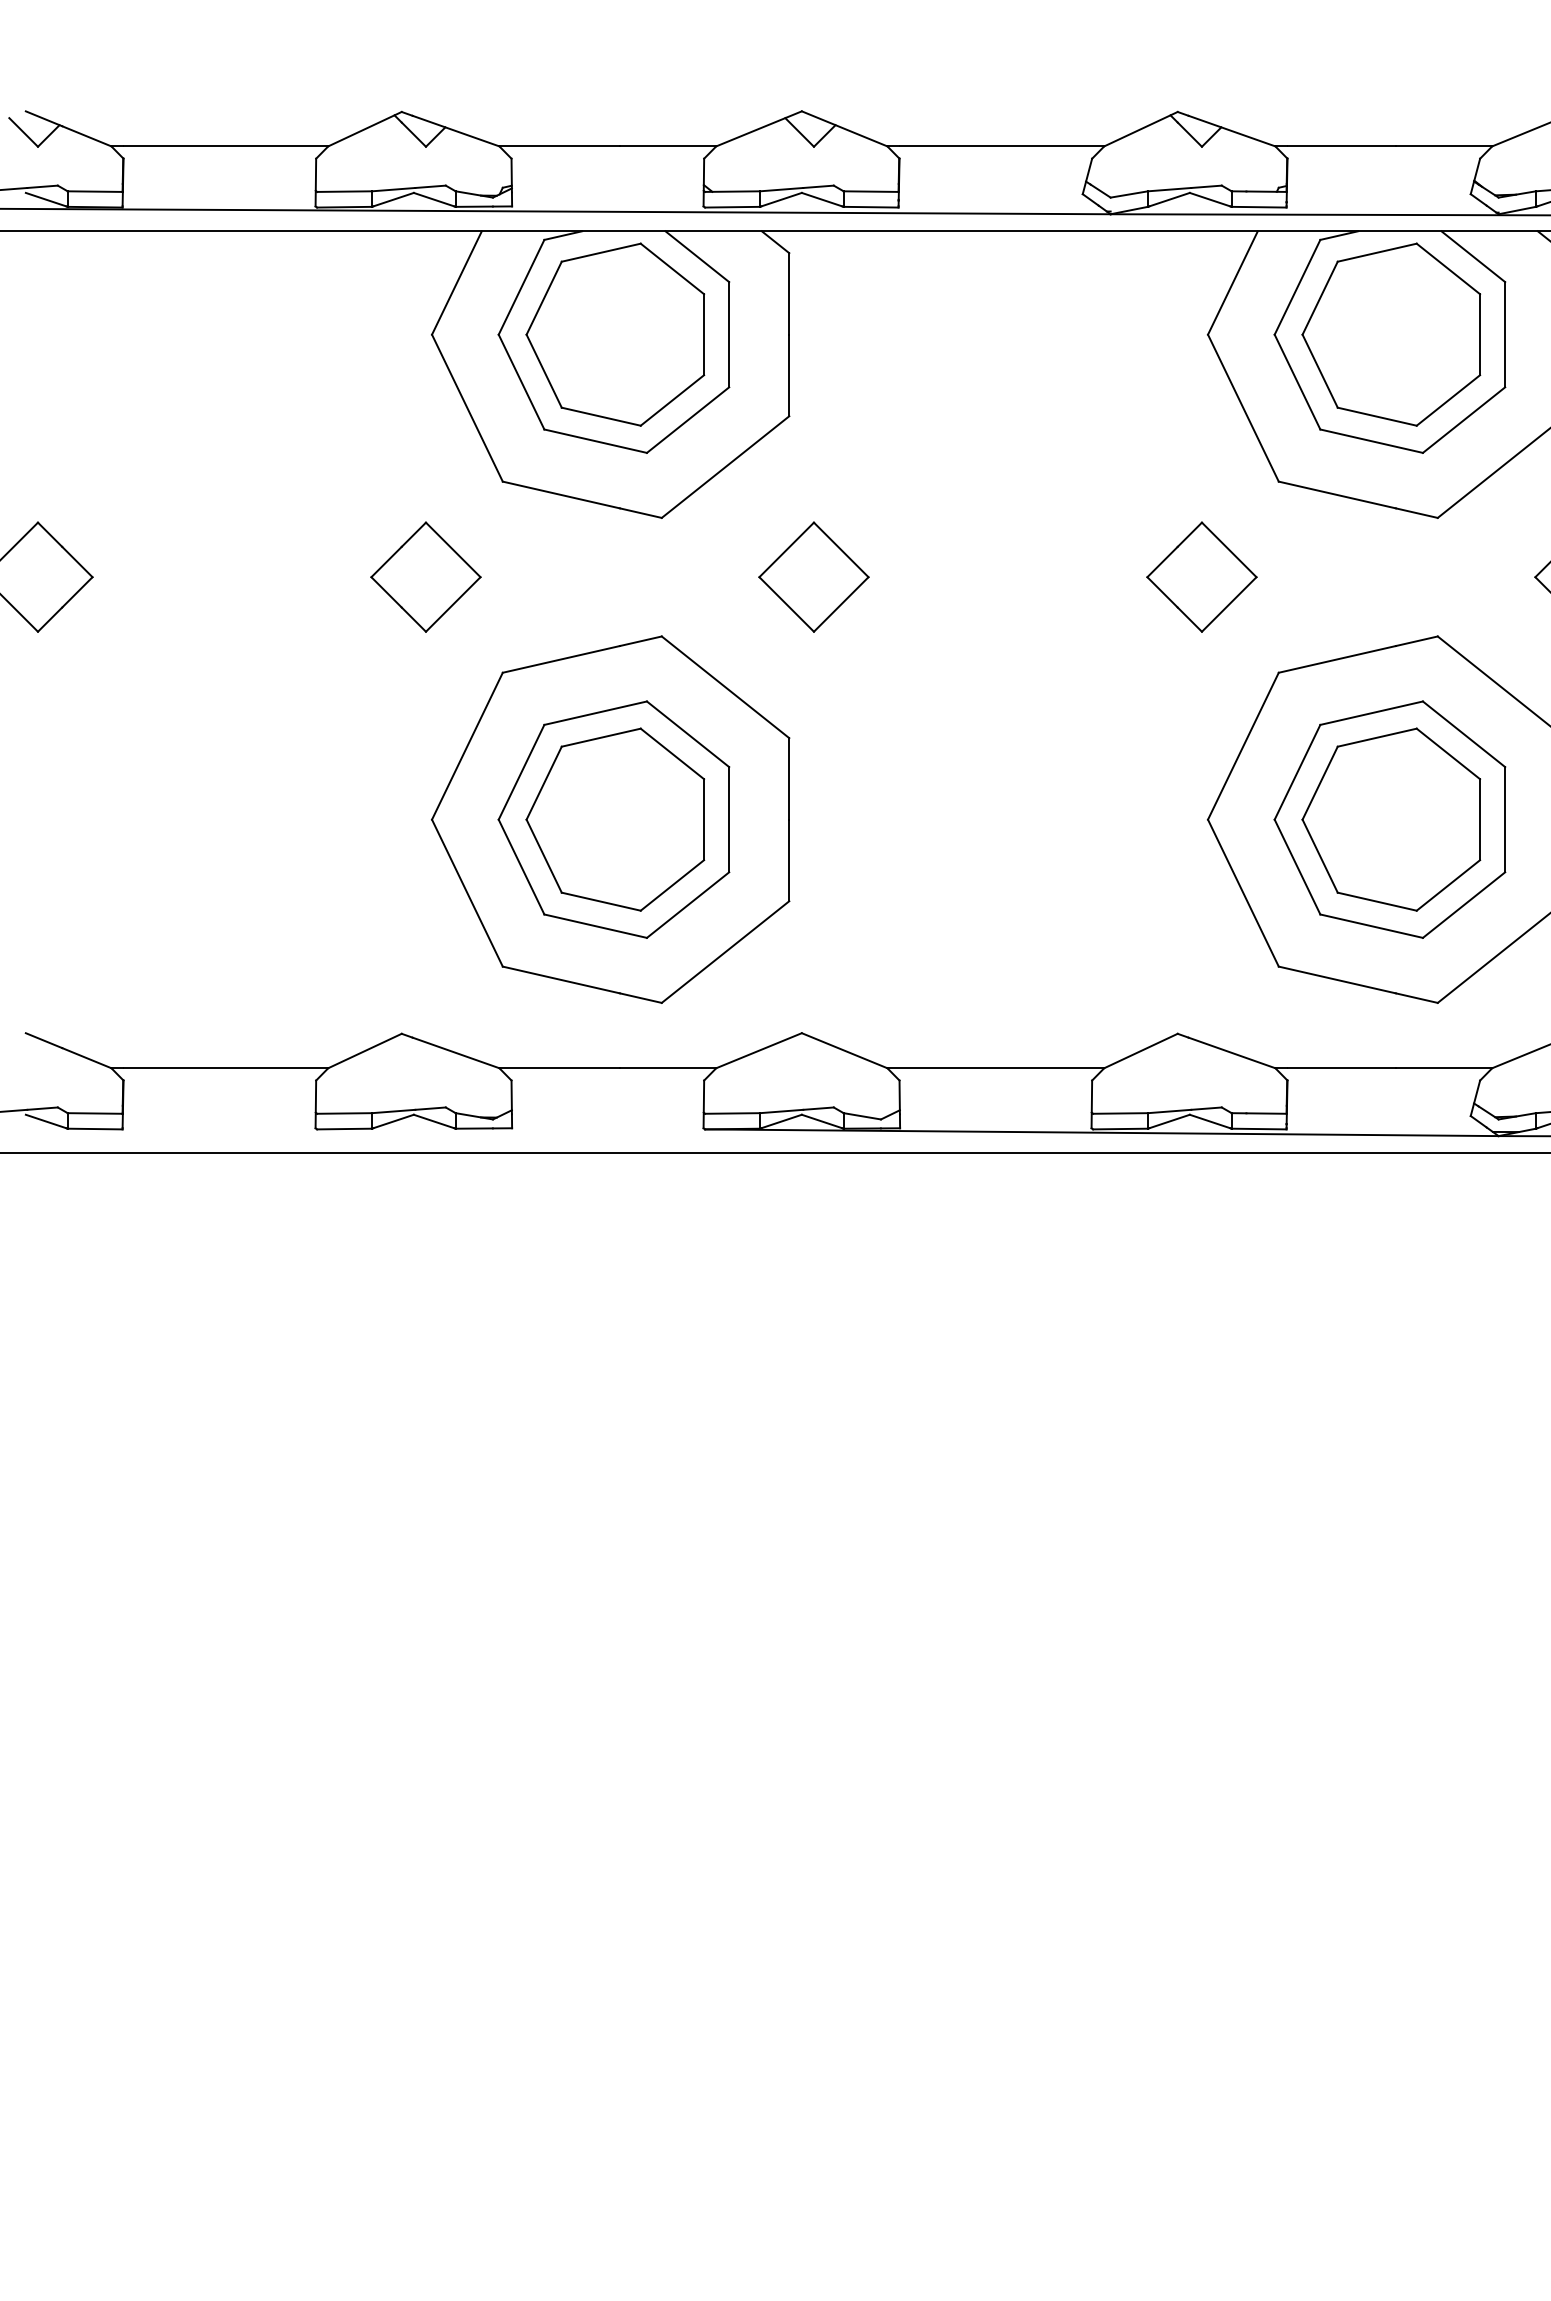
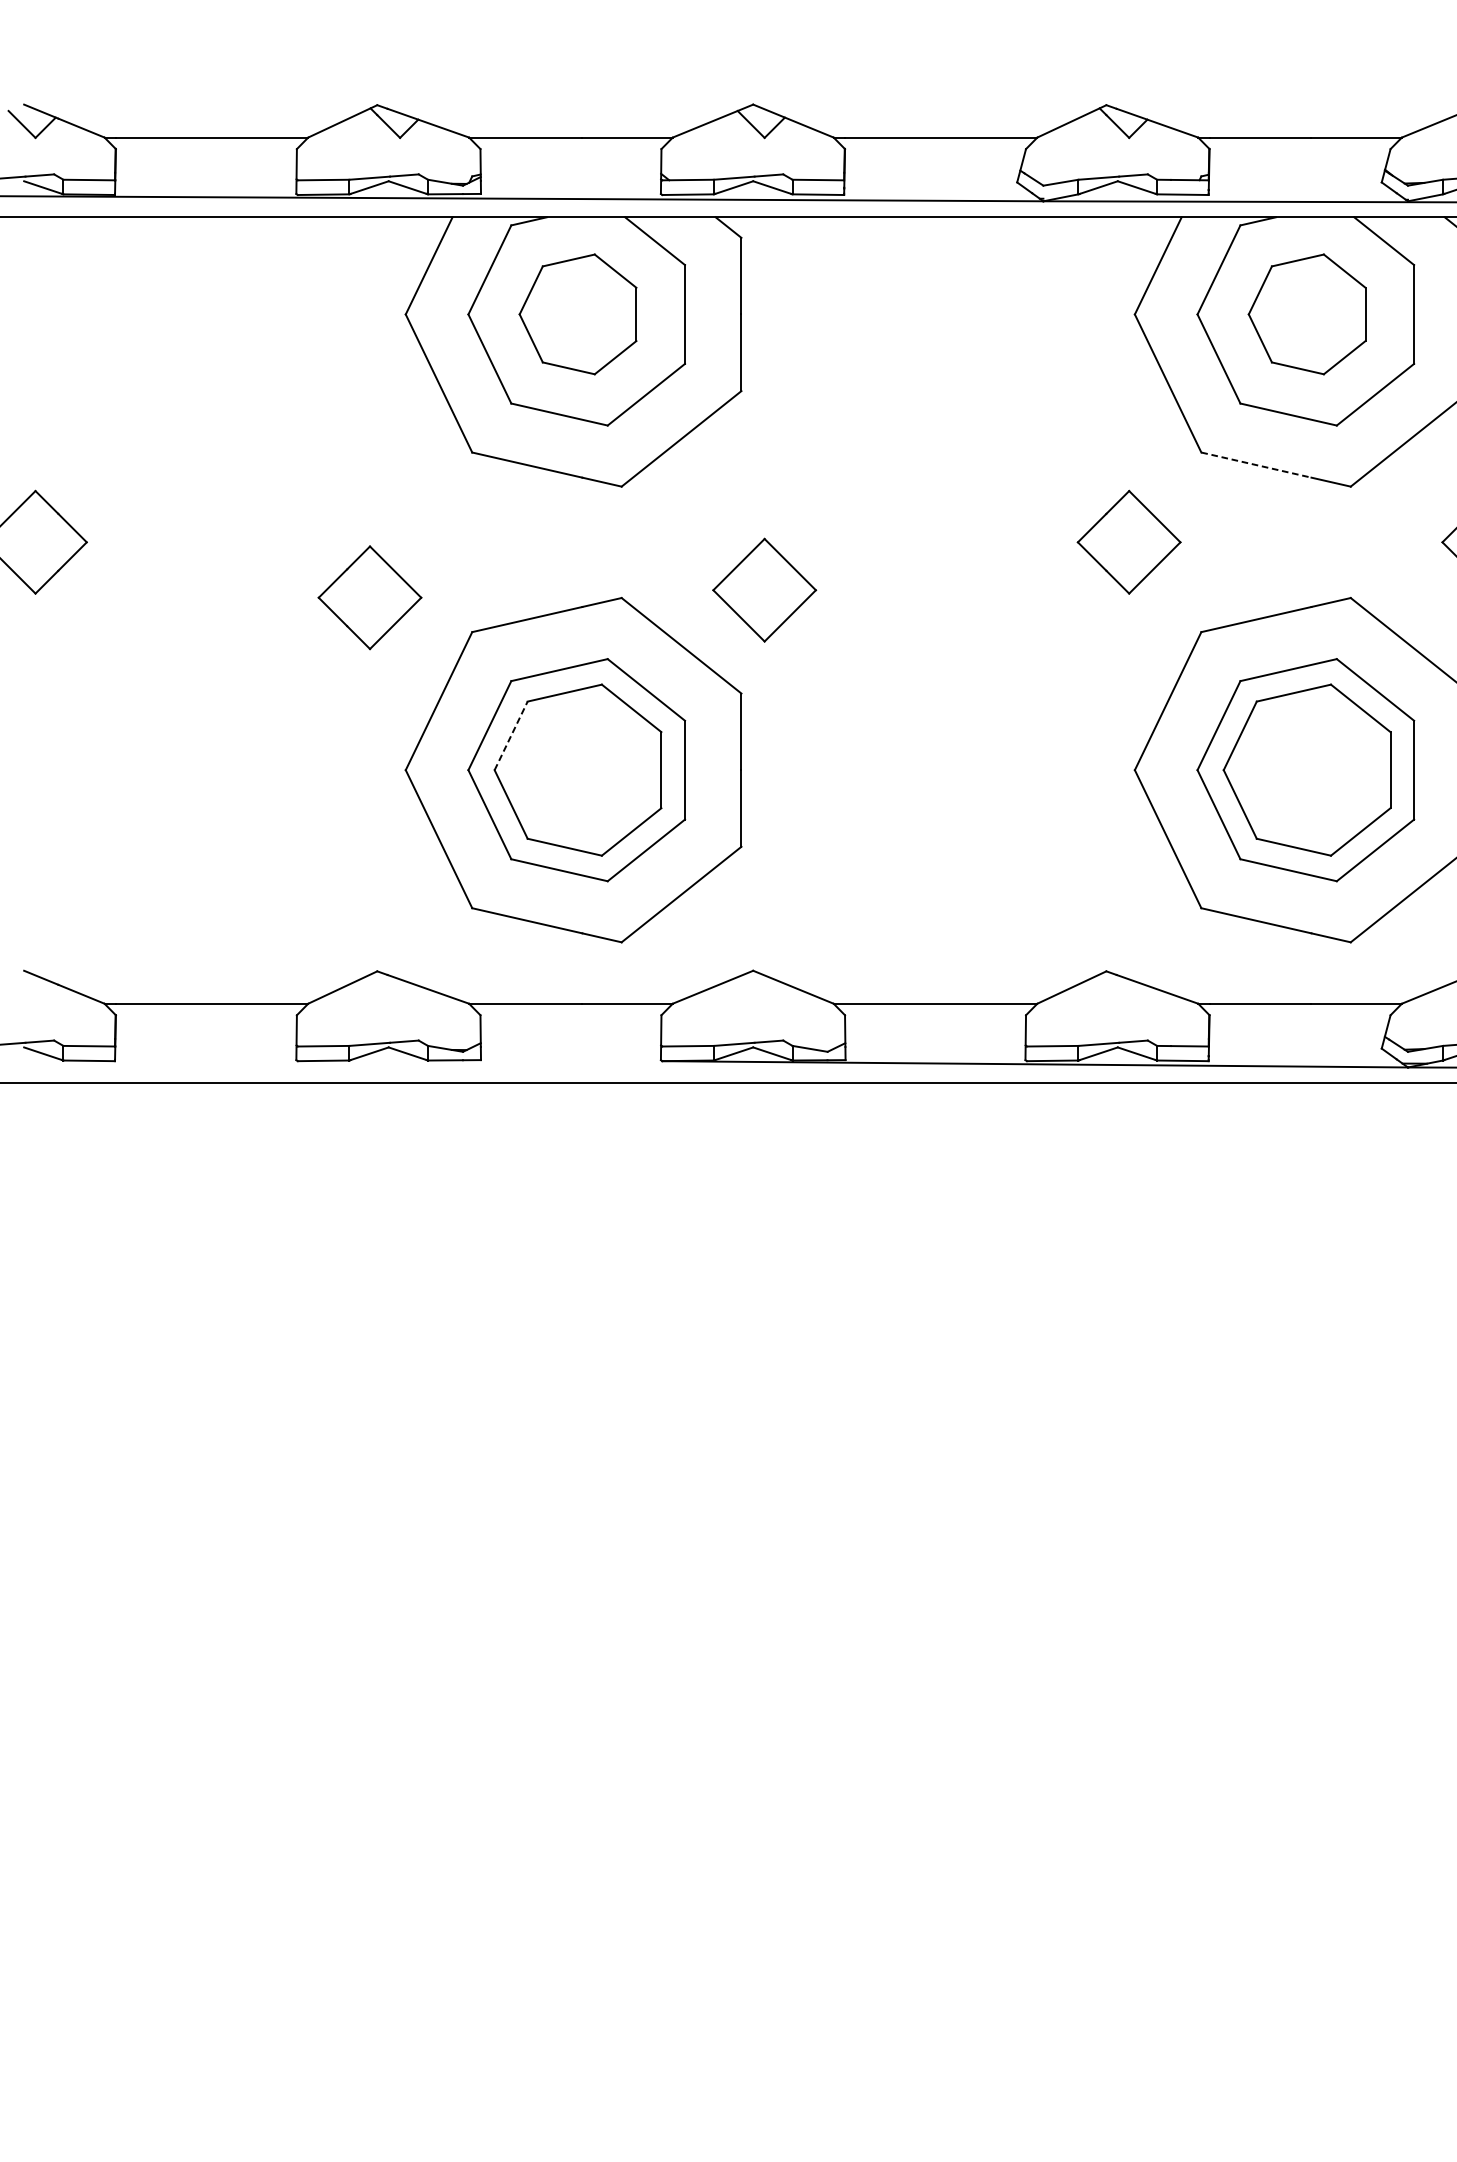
part: (615, 334) -> (578, 314), size x0.7
part: (1391, 334) -> (1307, 314), size x0.7
line: (1337, 495) -> (1256, 465), solid -> dashed
part: (425, 576) -> (369, 597), moved
part: (813, 576) -> (764, 589), moved
line: (544, 783) -> (511, 736), solid -> dashed

